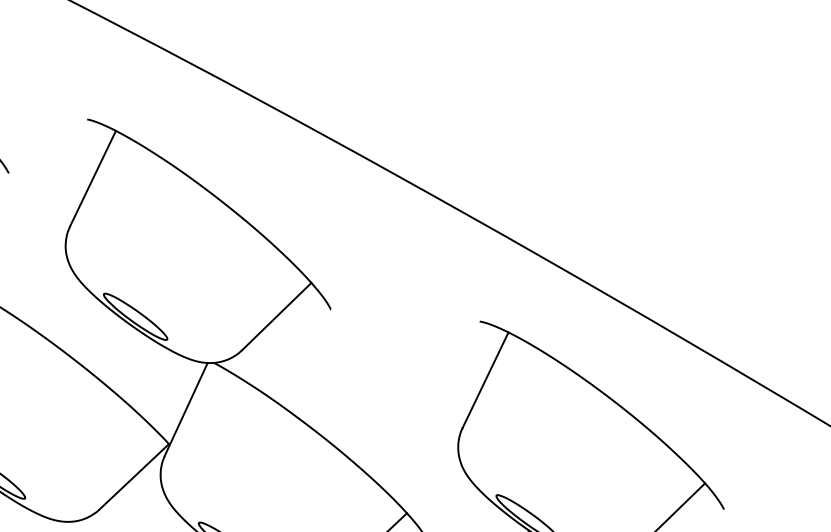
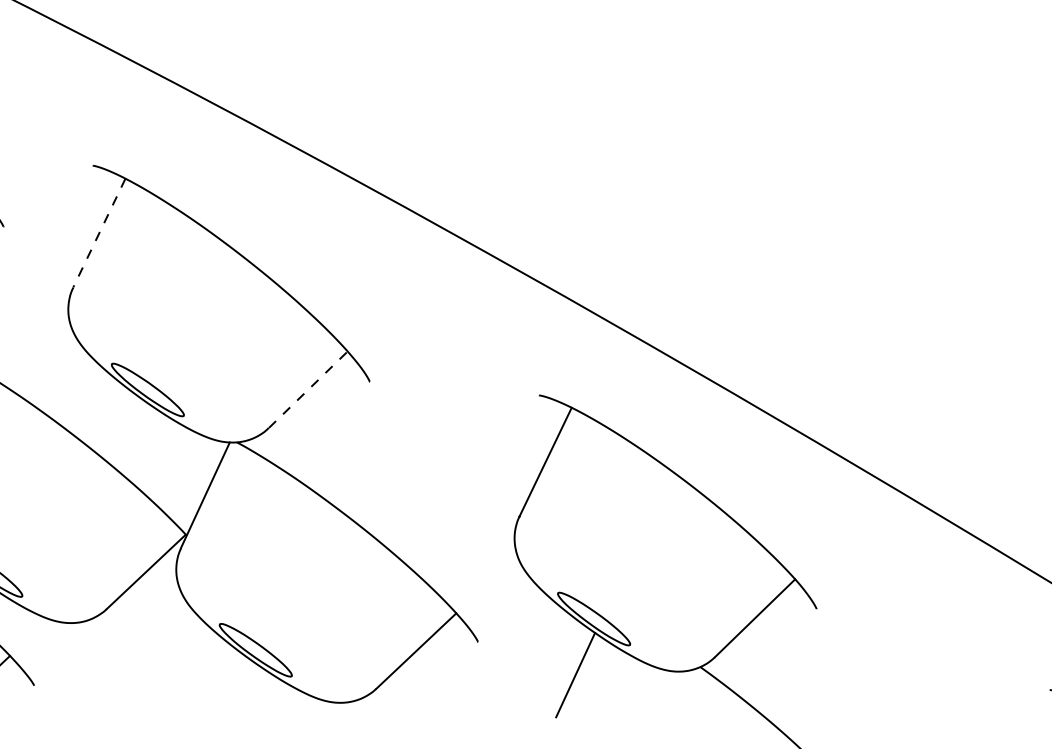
line: (93, 179) -> (99, 233), solid -> dashed
line: (276, 316) -> (308, 389), solid -> dashed

